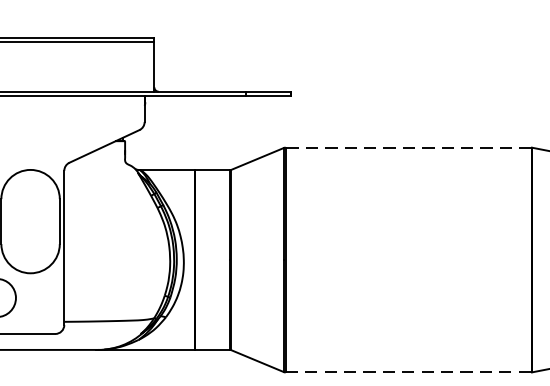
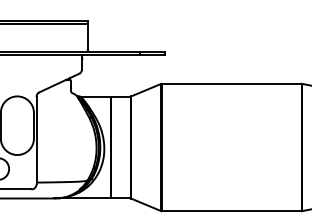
line: (408, 147) -> (231, 83), dashed -> solid
line: (408, 372) -> (231, 211), dashed -> solid

